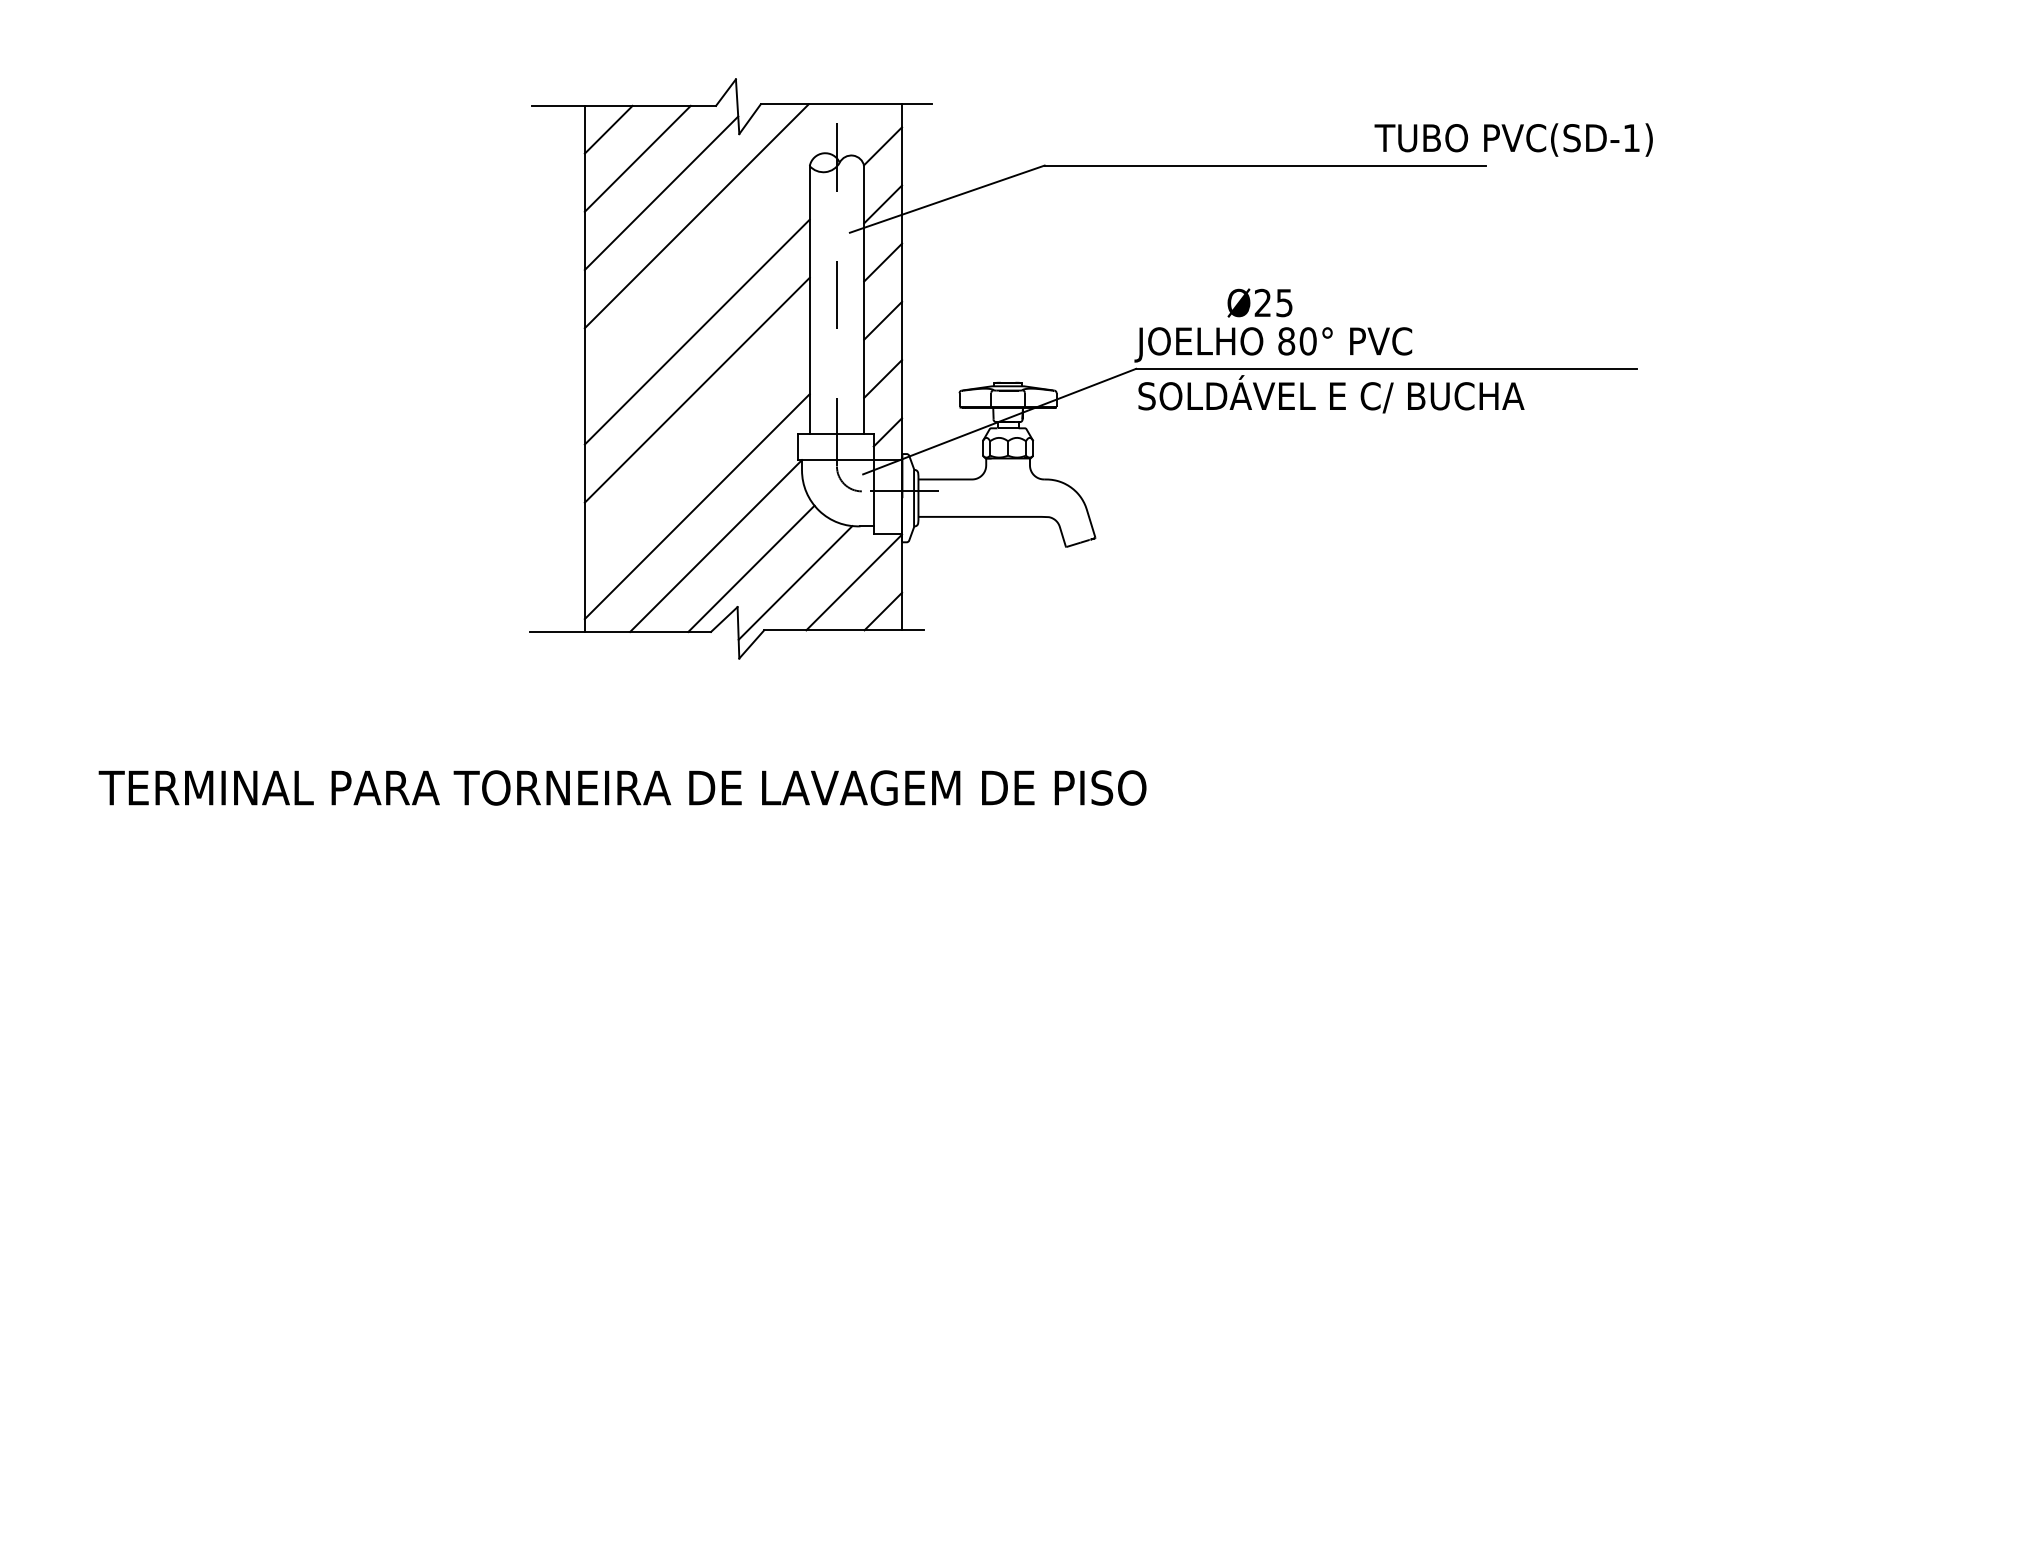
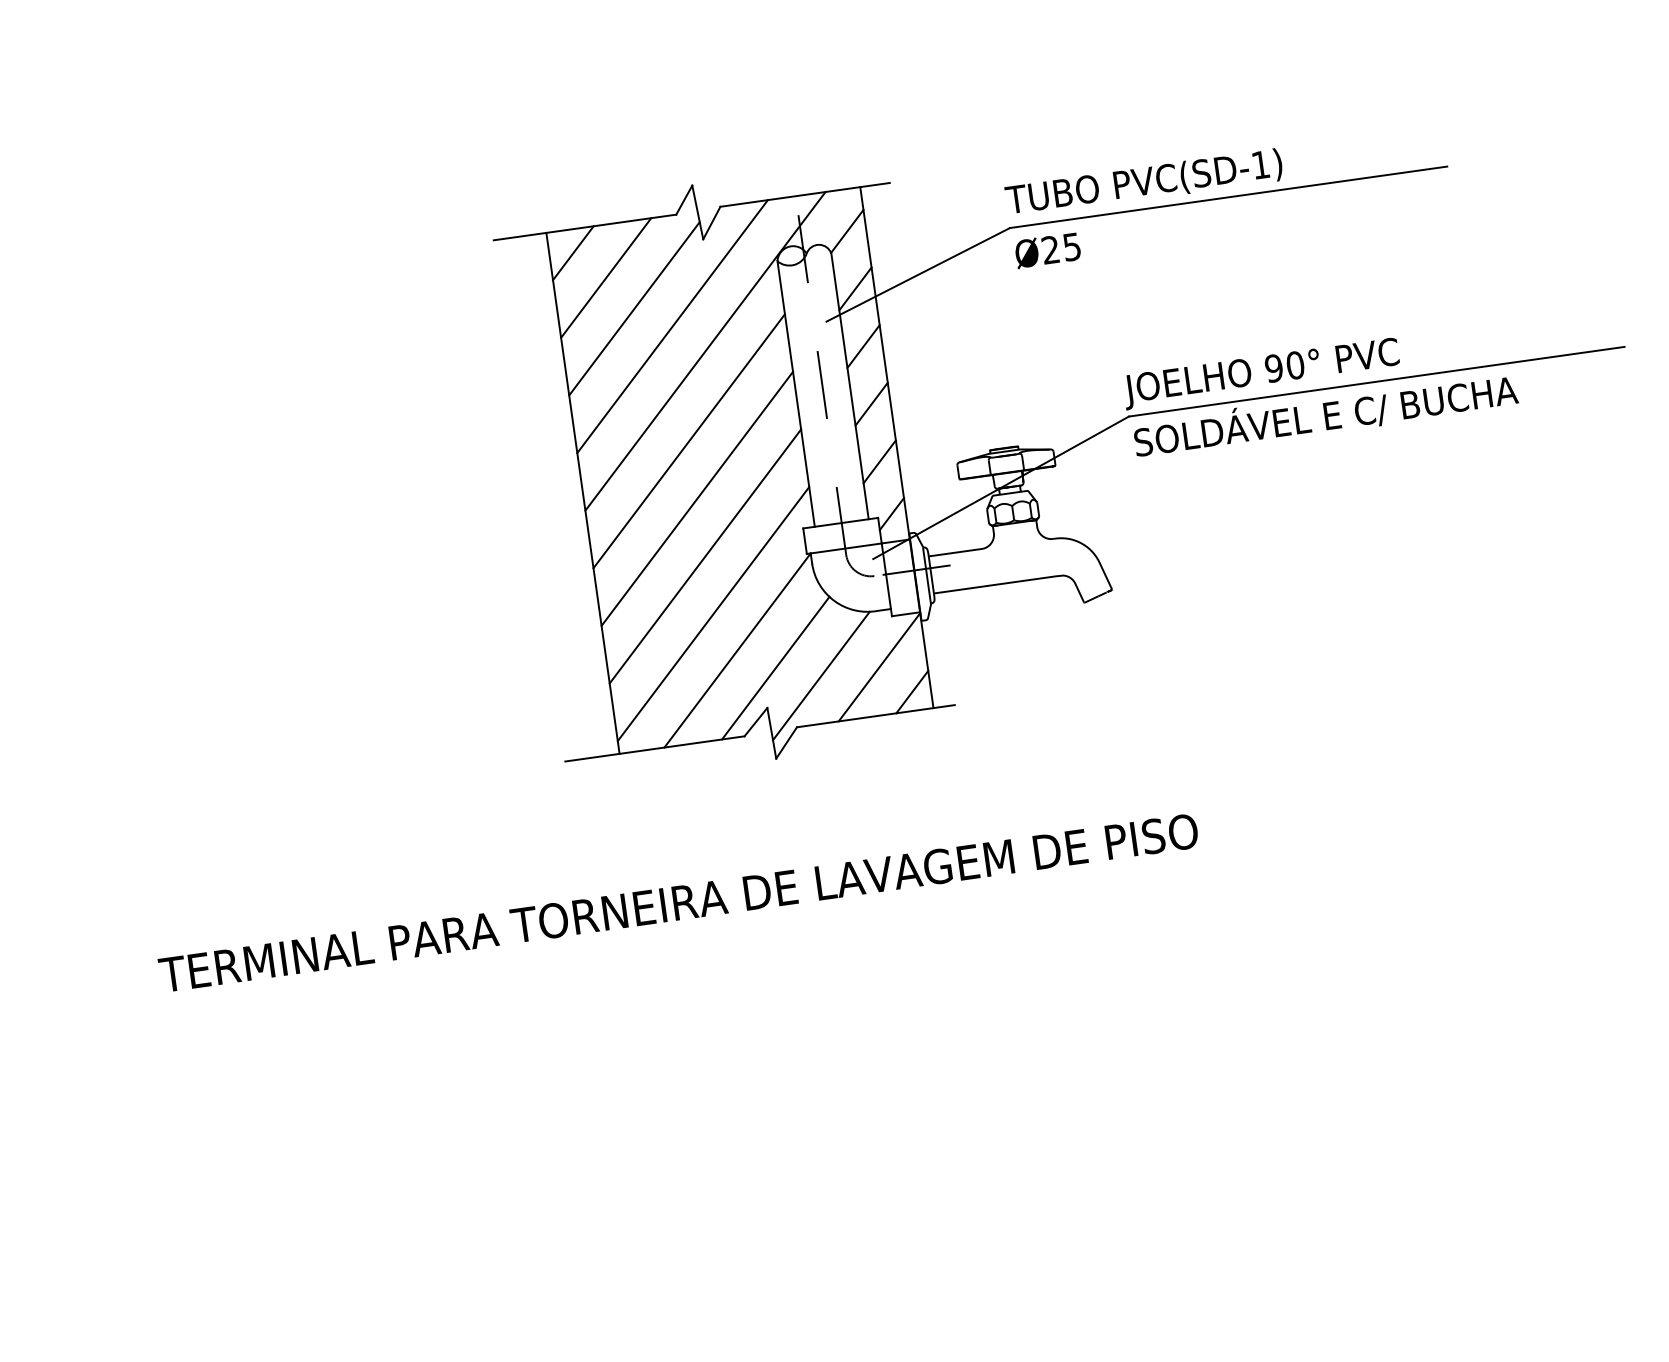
text: (1513, 139) -> (1143, 182), moved
line: (725, 245) -> (705, 351), added
text: (1259, 302) -> (1047, 249), moved
text: (1286, 341) -> (1273, 368), 80° -> 90°
line: (696, 447) -> (704, 555), added

